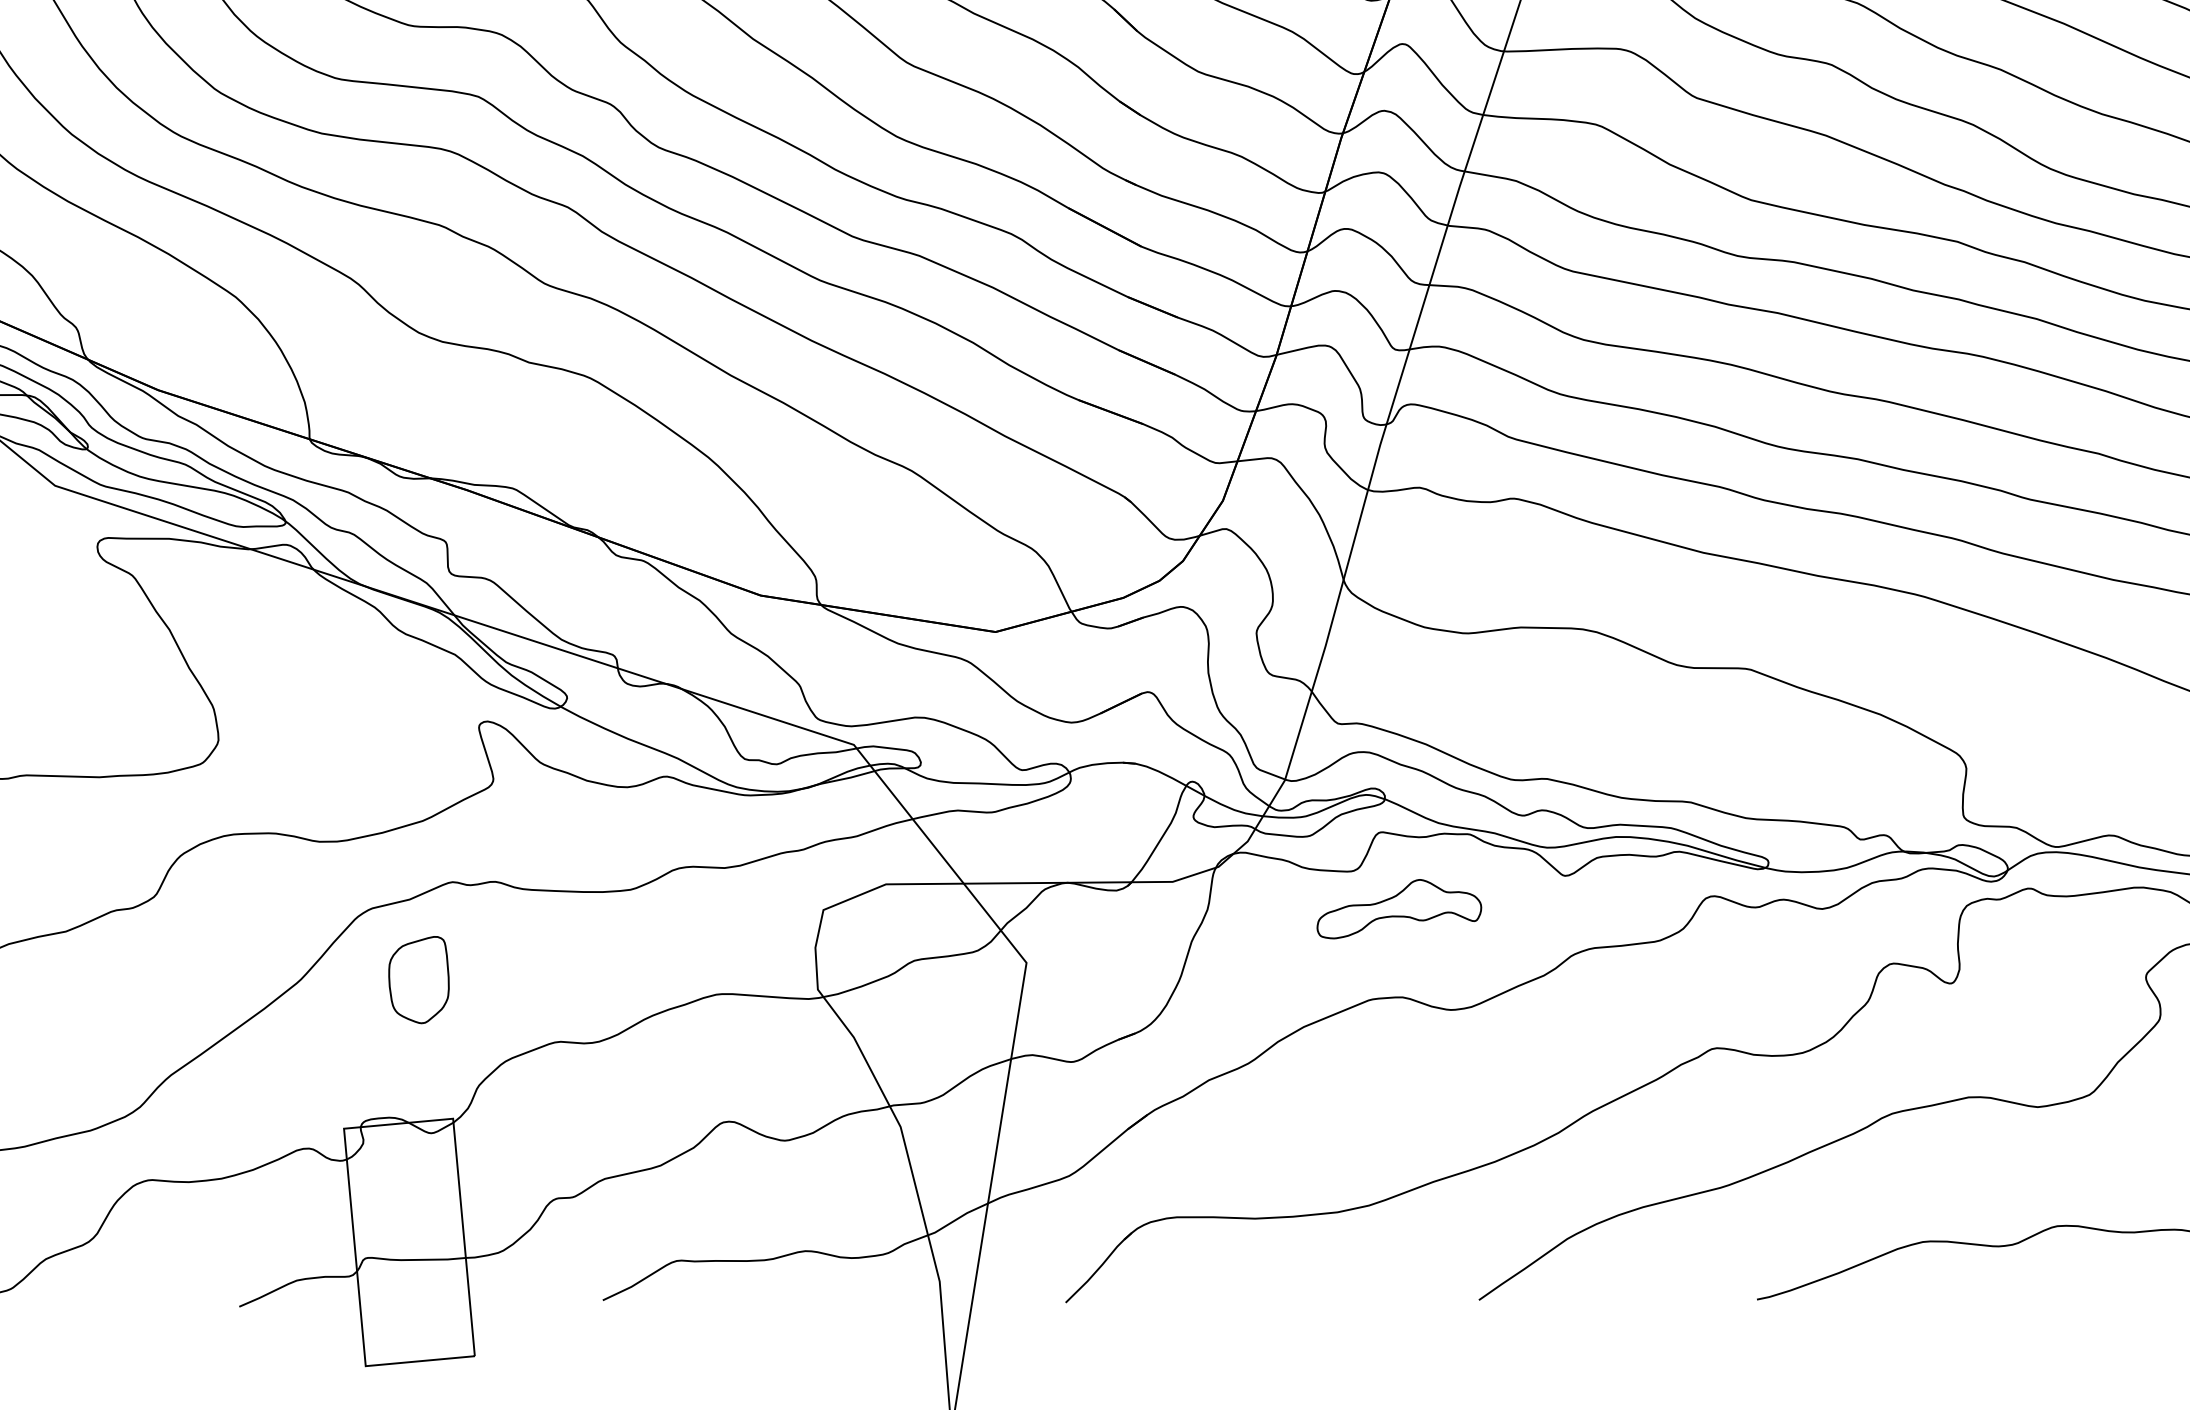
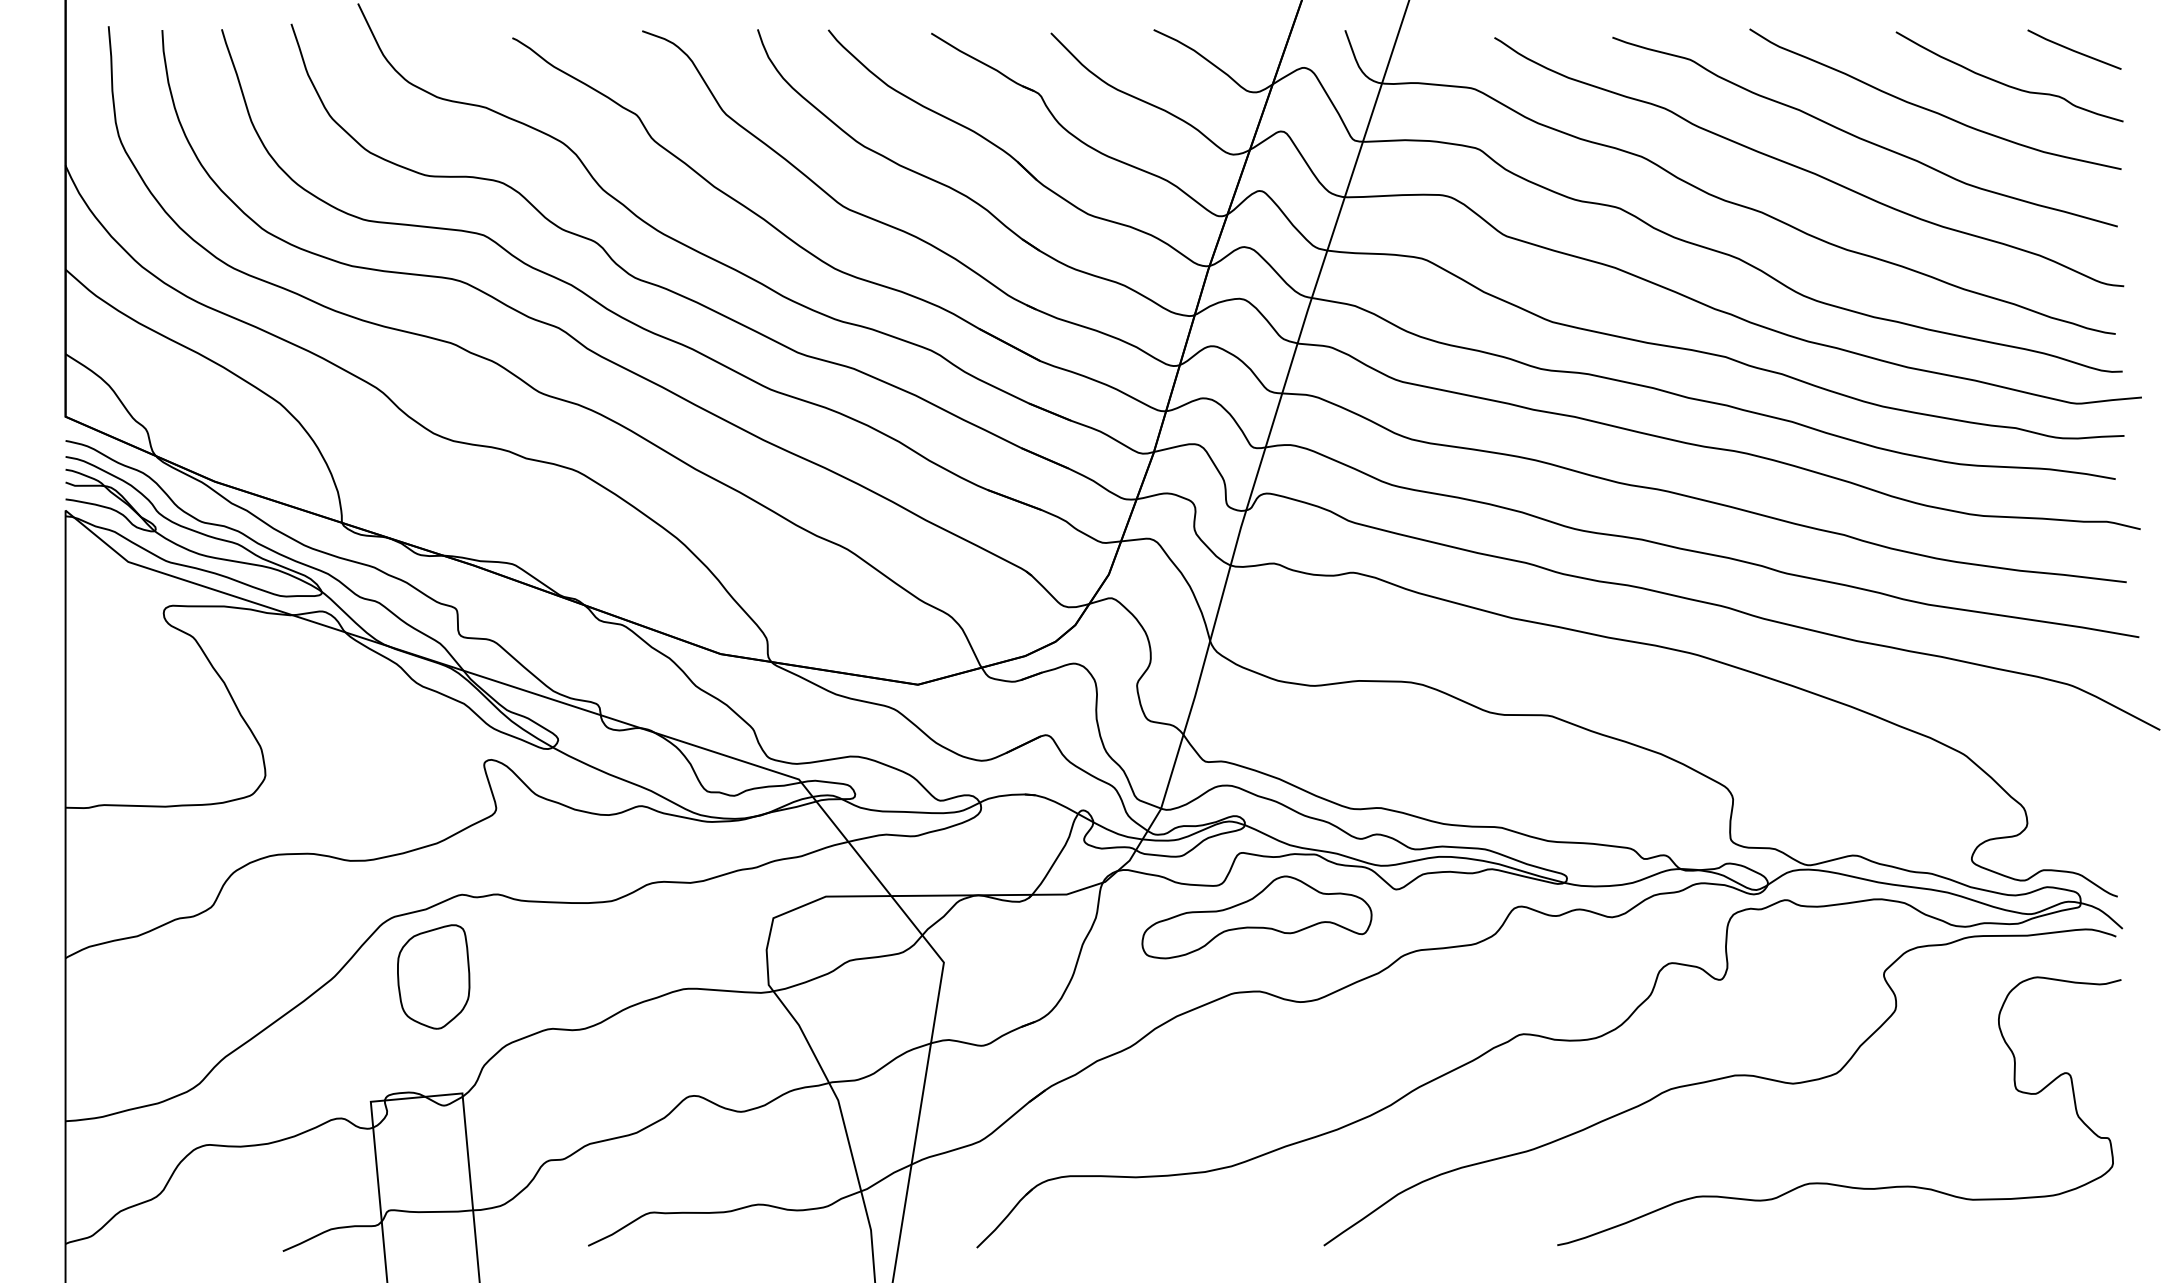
part: (1398, 909) -> (1256, 917), size x1.67
part: (418, 979) -> (433, 976), size x1.43

